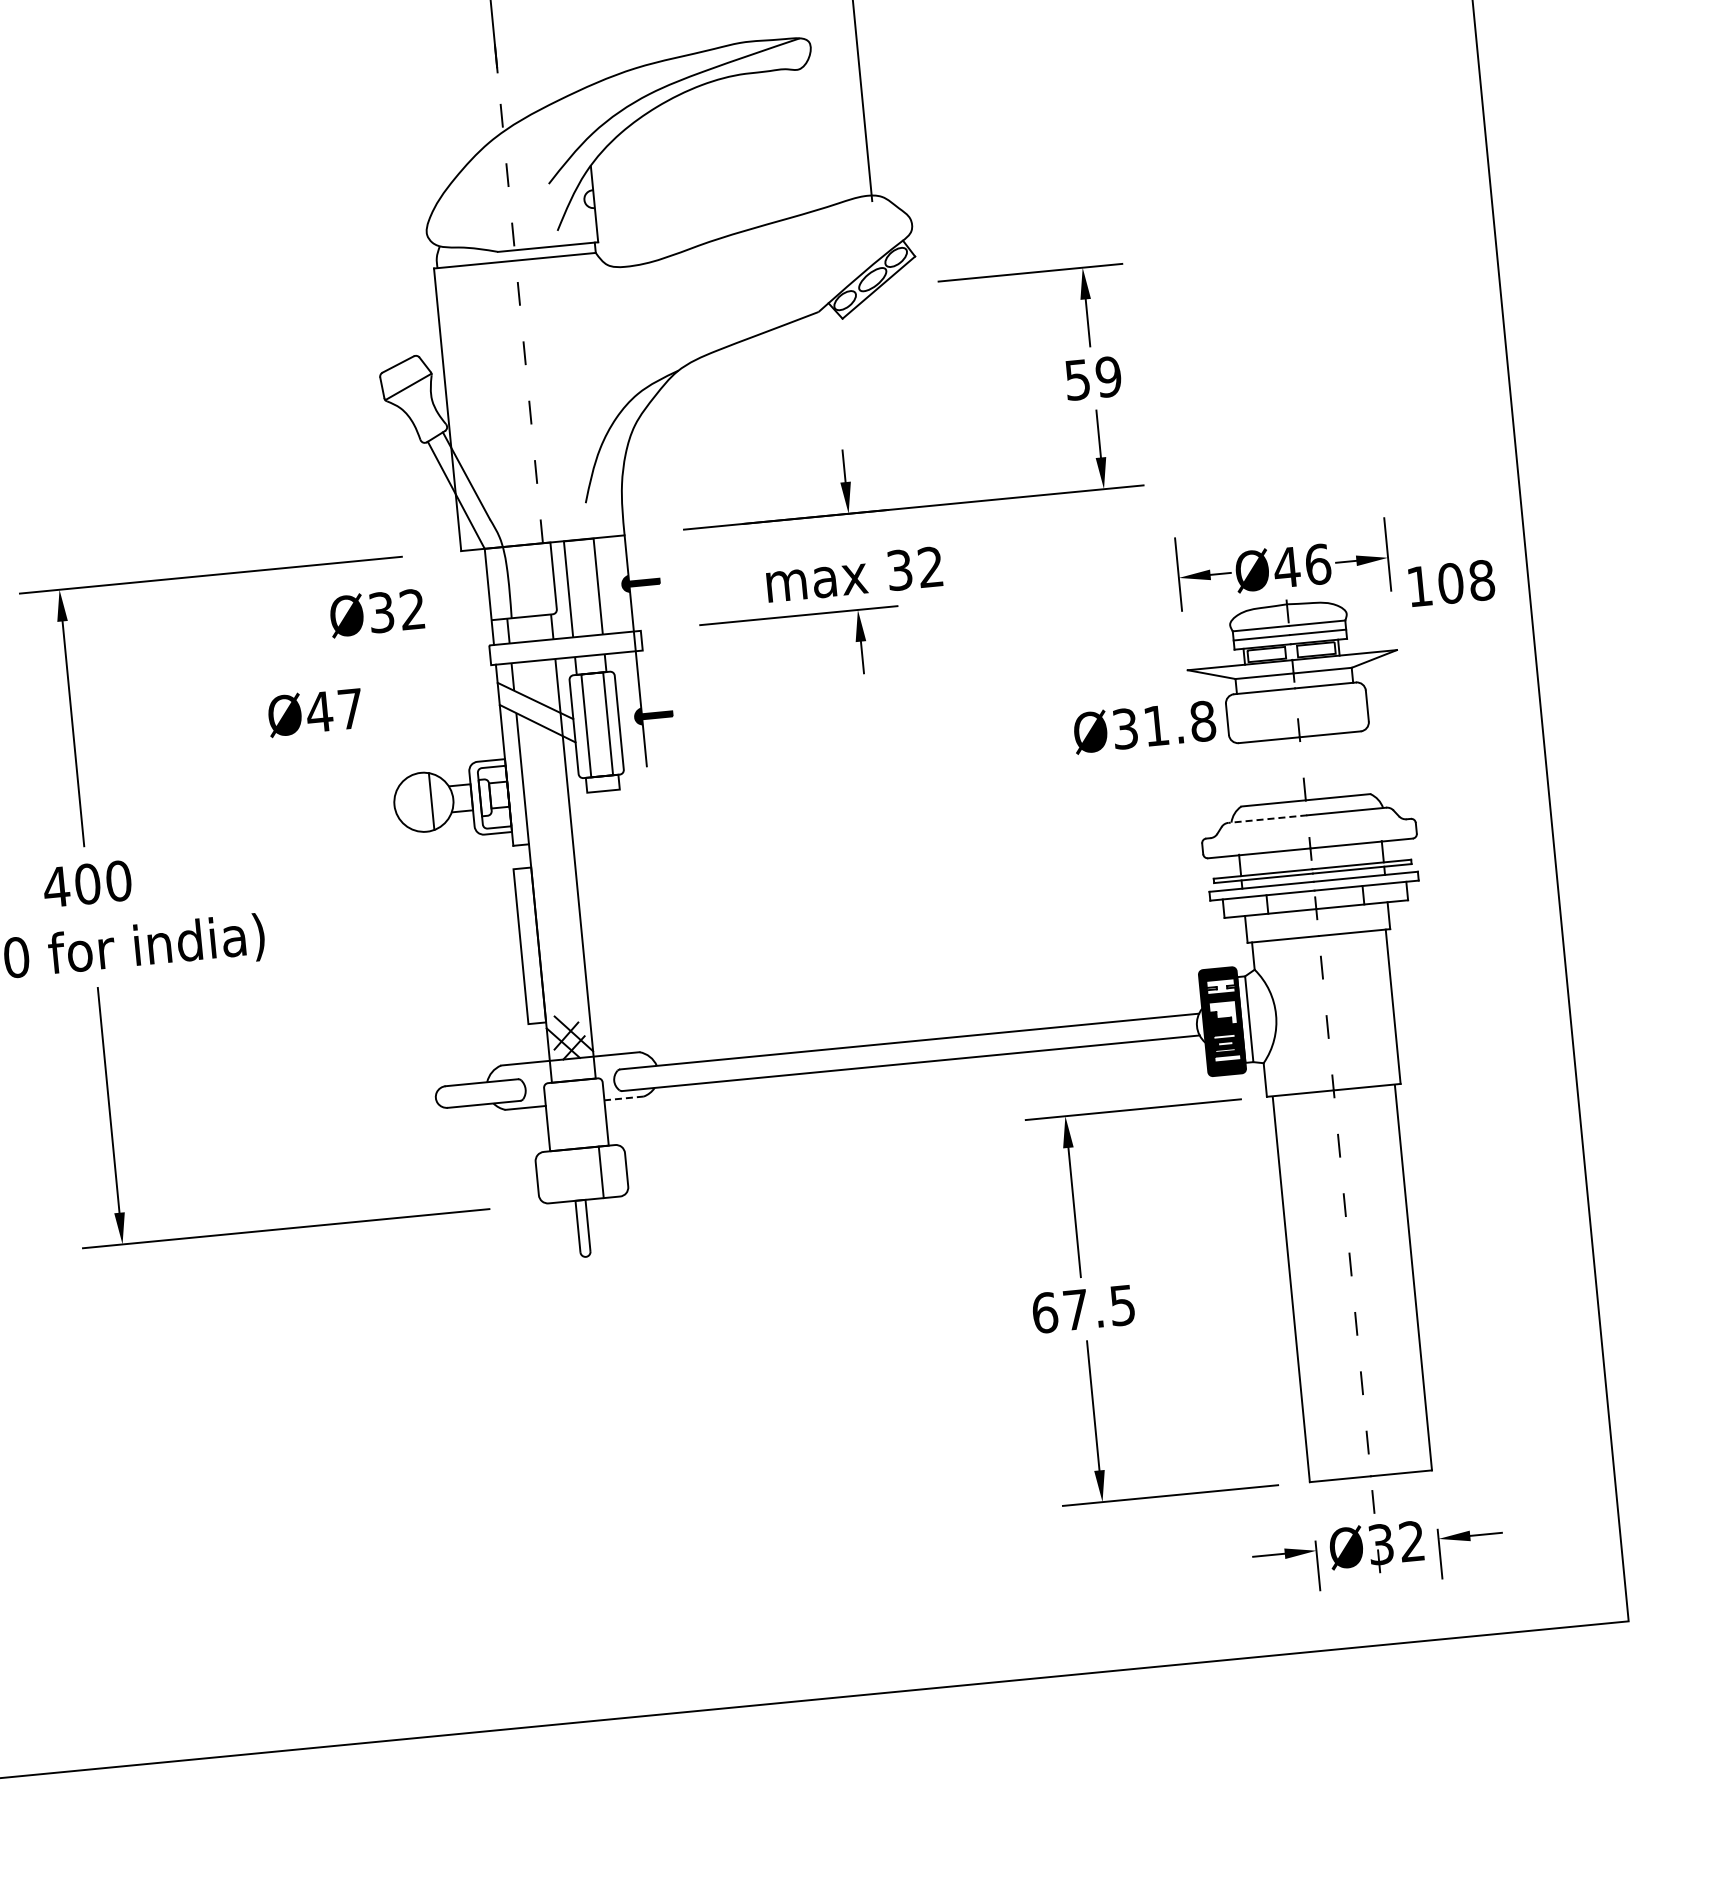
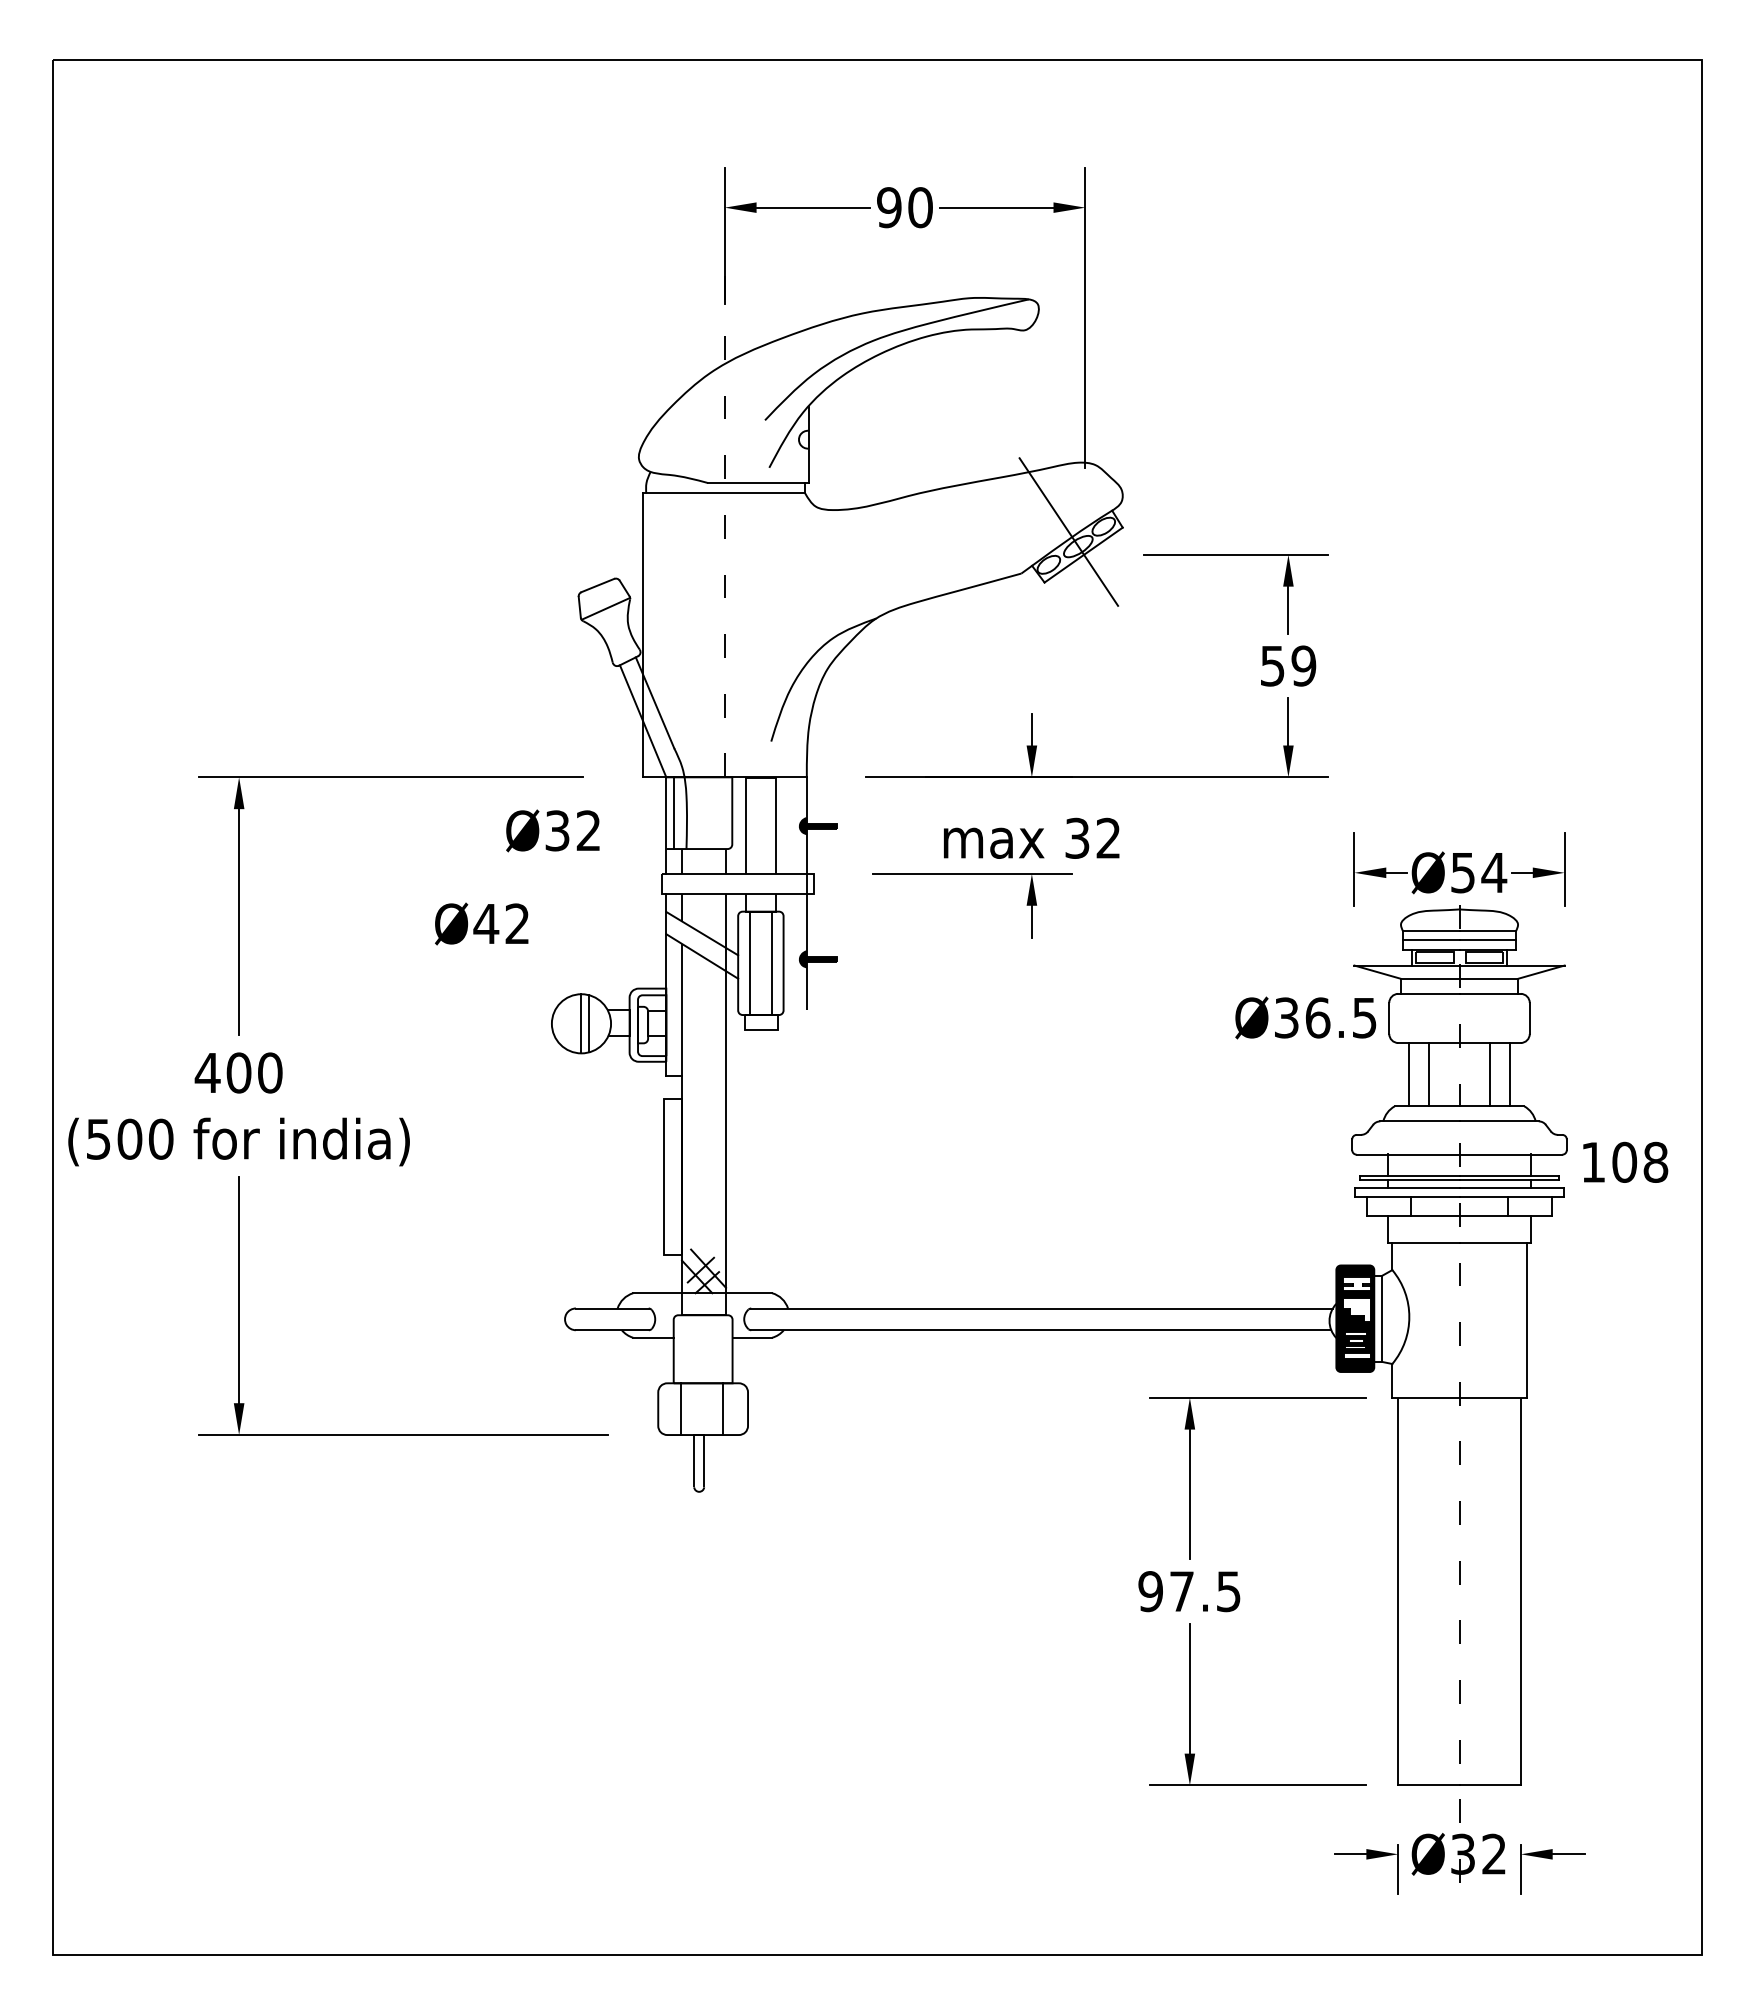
line: (861, 265) -> (1068, 531), added
text: (1302, 565) -> (1478, 872), Ø46 -> Ø54
text: (1451, 582) -> (1625, 1161), moved
line: (496, 584) -> (674, 813), added
text: (350, 708) -> (517, 923), Ø47 -> Ø42
text: (1179, 723) -> (1341, 1017), Ø31.8 -> Ø36.5
line: (1353, 763) -> (1510, 1074), added
line: (1333, 765) -> (1490, 1074), added
line: (1271, 771) -> (1428, 1074), added
line: (1251, 773) -> (1408, 1074), added
line: (423, 801) -> (581, 1023), added
line: (1267, 819) -> (1419, 1121), dashed -> solid
line: (624, 1098) -> (752, 1337), dashed -> solid
line: (560, 1176) -> (681, 1409), added
text: (1044, 1312) -> (1150, 1591), 67.5 -> 97.5

